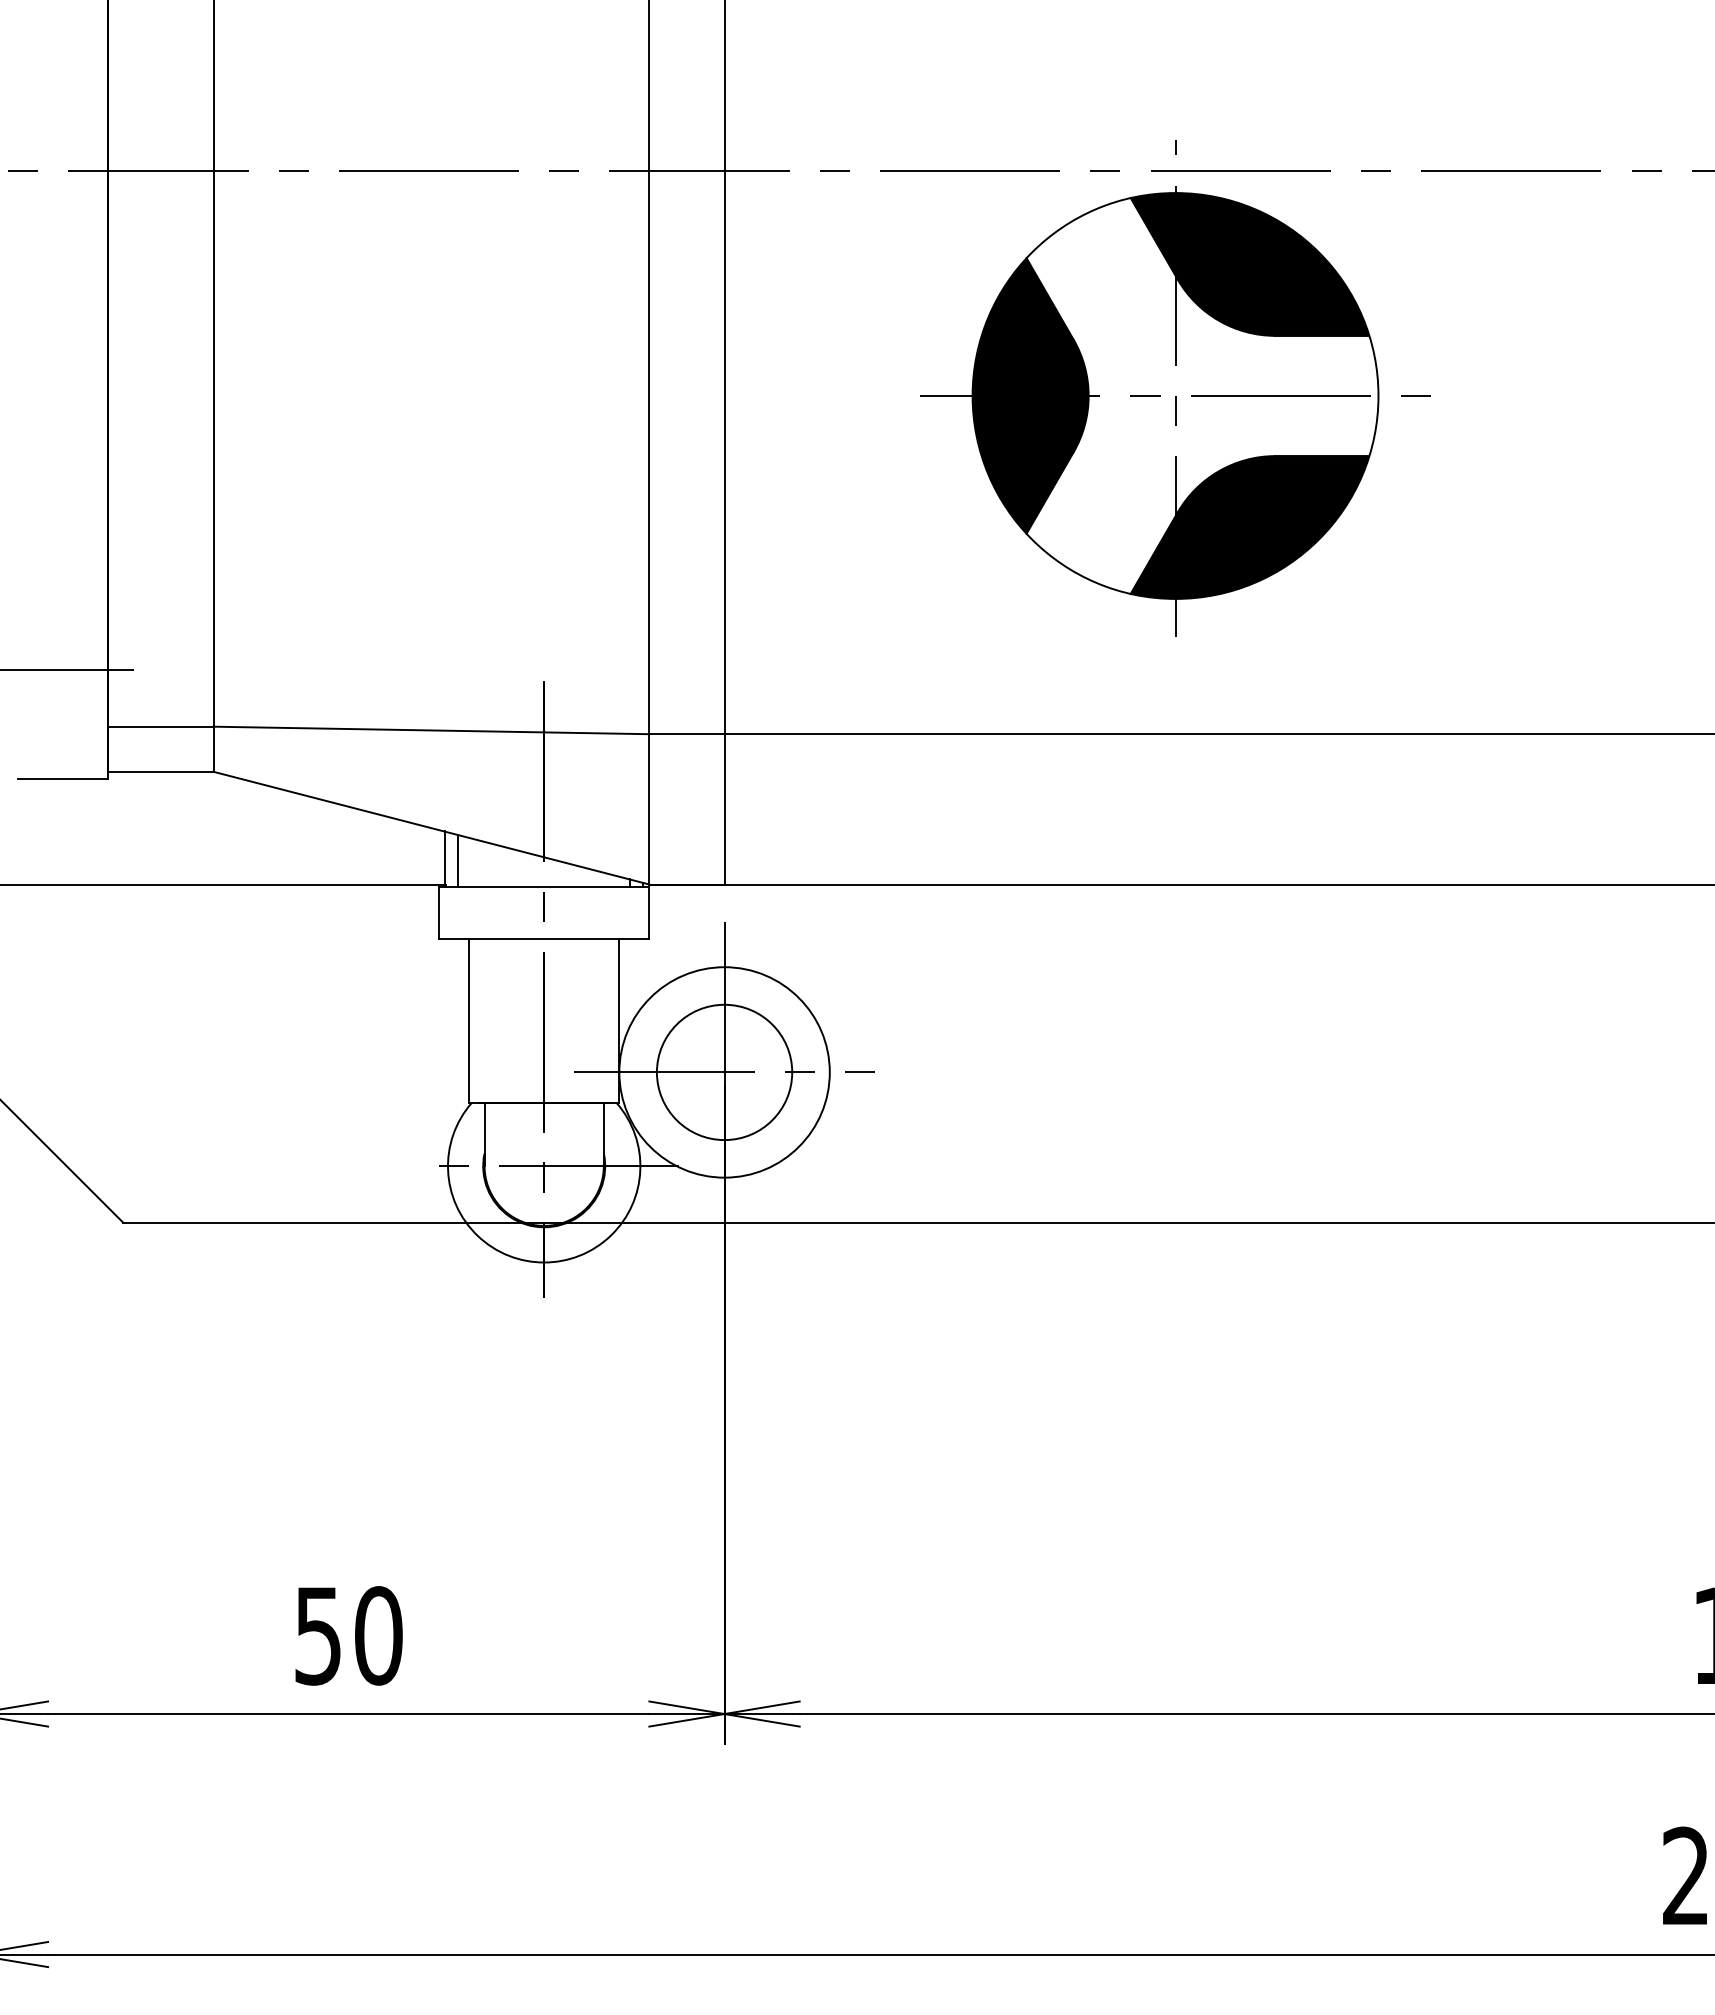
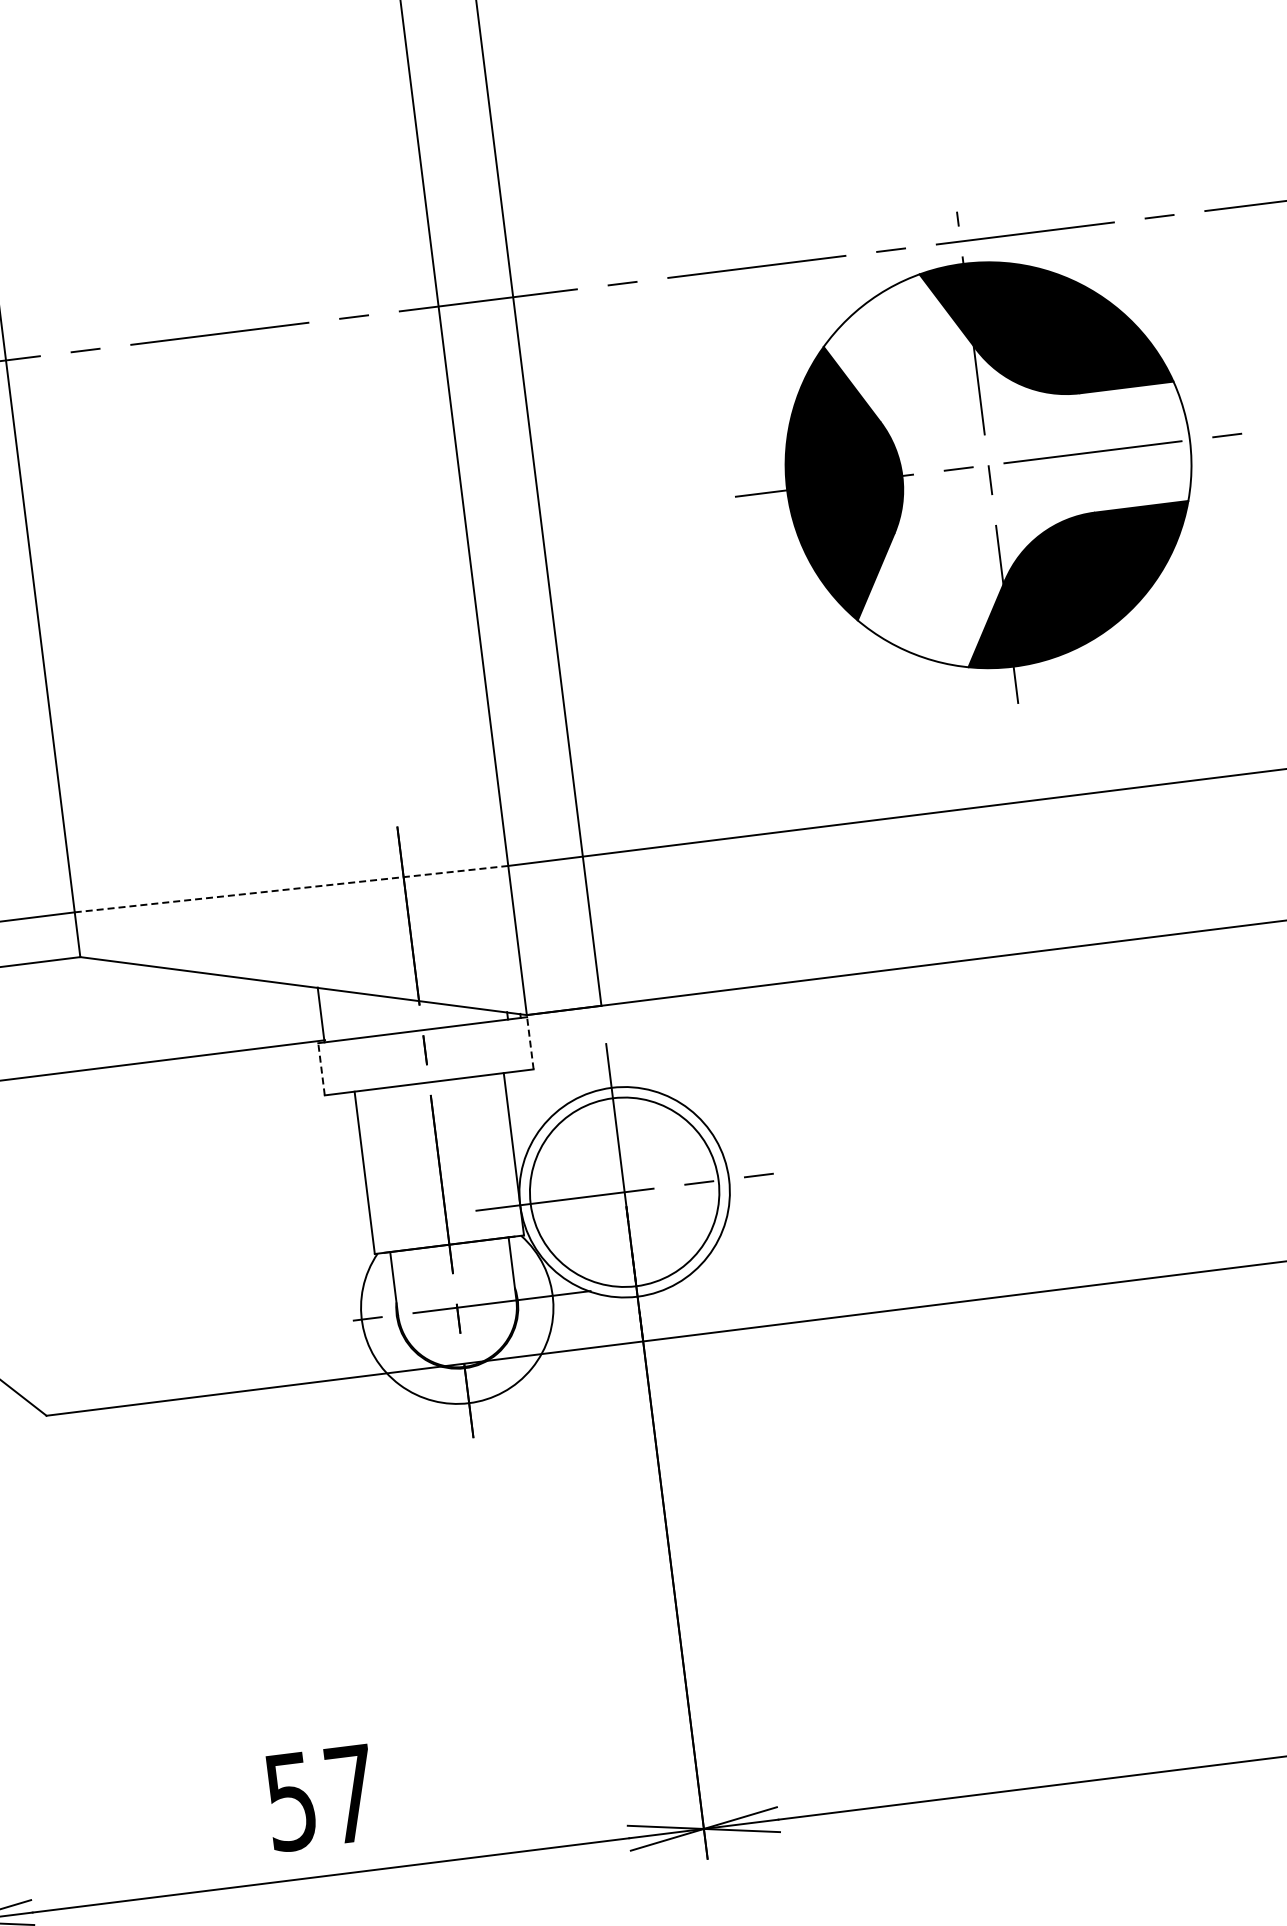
line: (431, 730) -> (291, 889), solid -> dashed
line: (458, 860) -> (334, 1014), removed
line: (438, 912) -> (321, 1068), solid -> dashed
line: (649, 912) -> (530, 1042), solid -> dashed
circle: (724, 1072) -> (624, 1192), size x1.4
text: (378, 1635) -> (350, 1793), 50 -> 57

